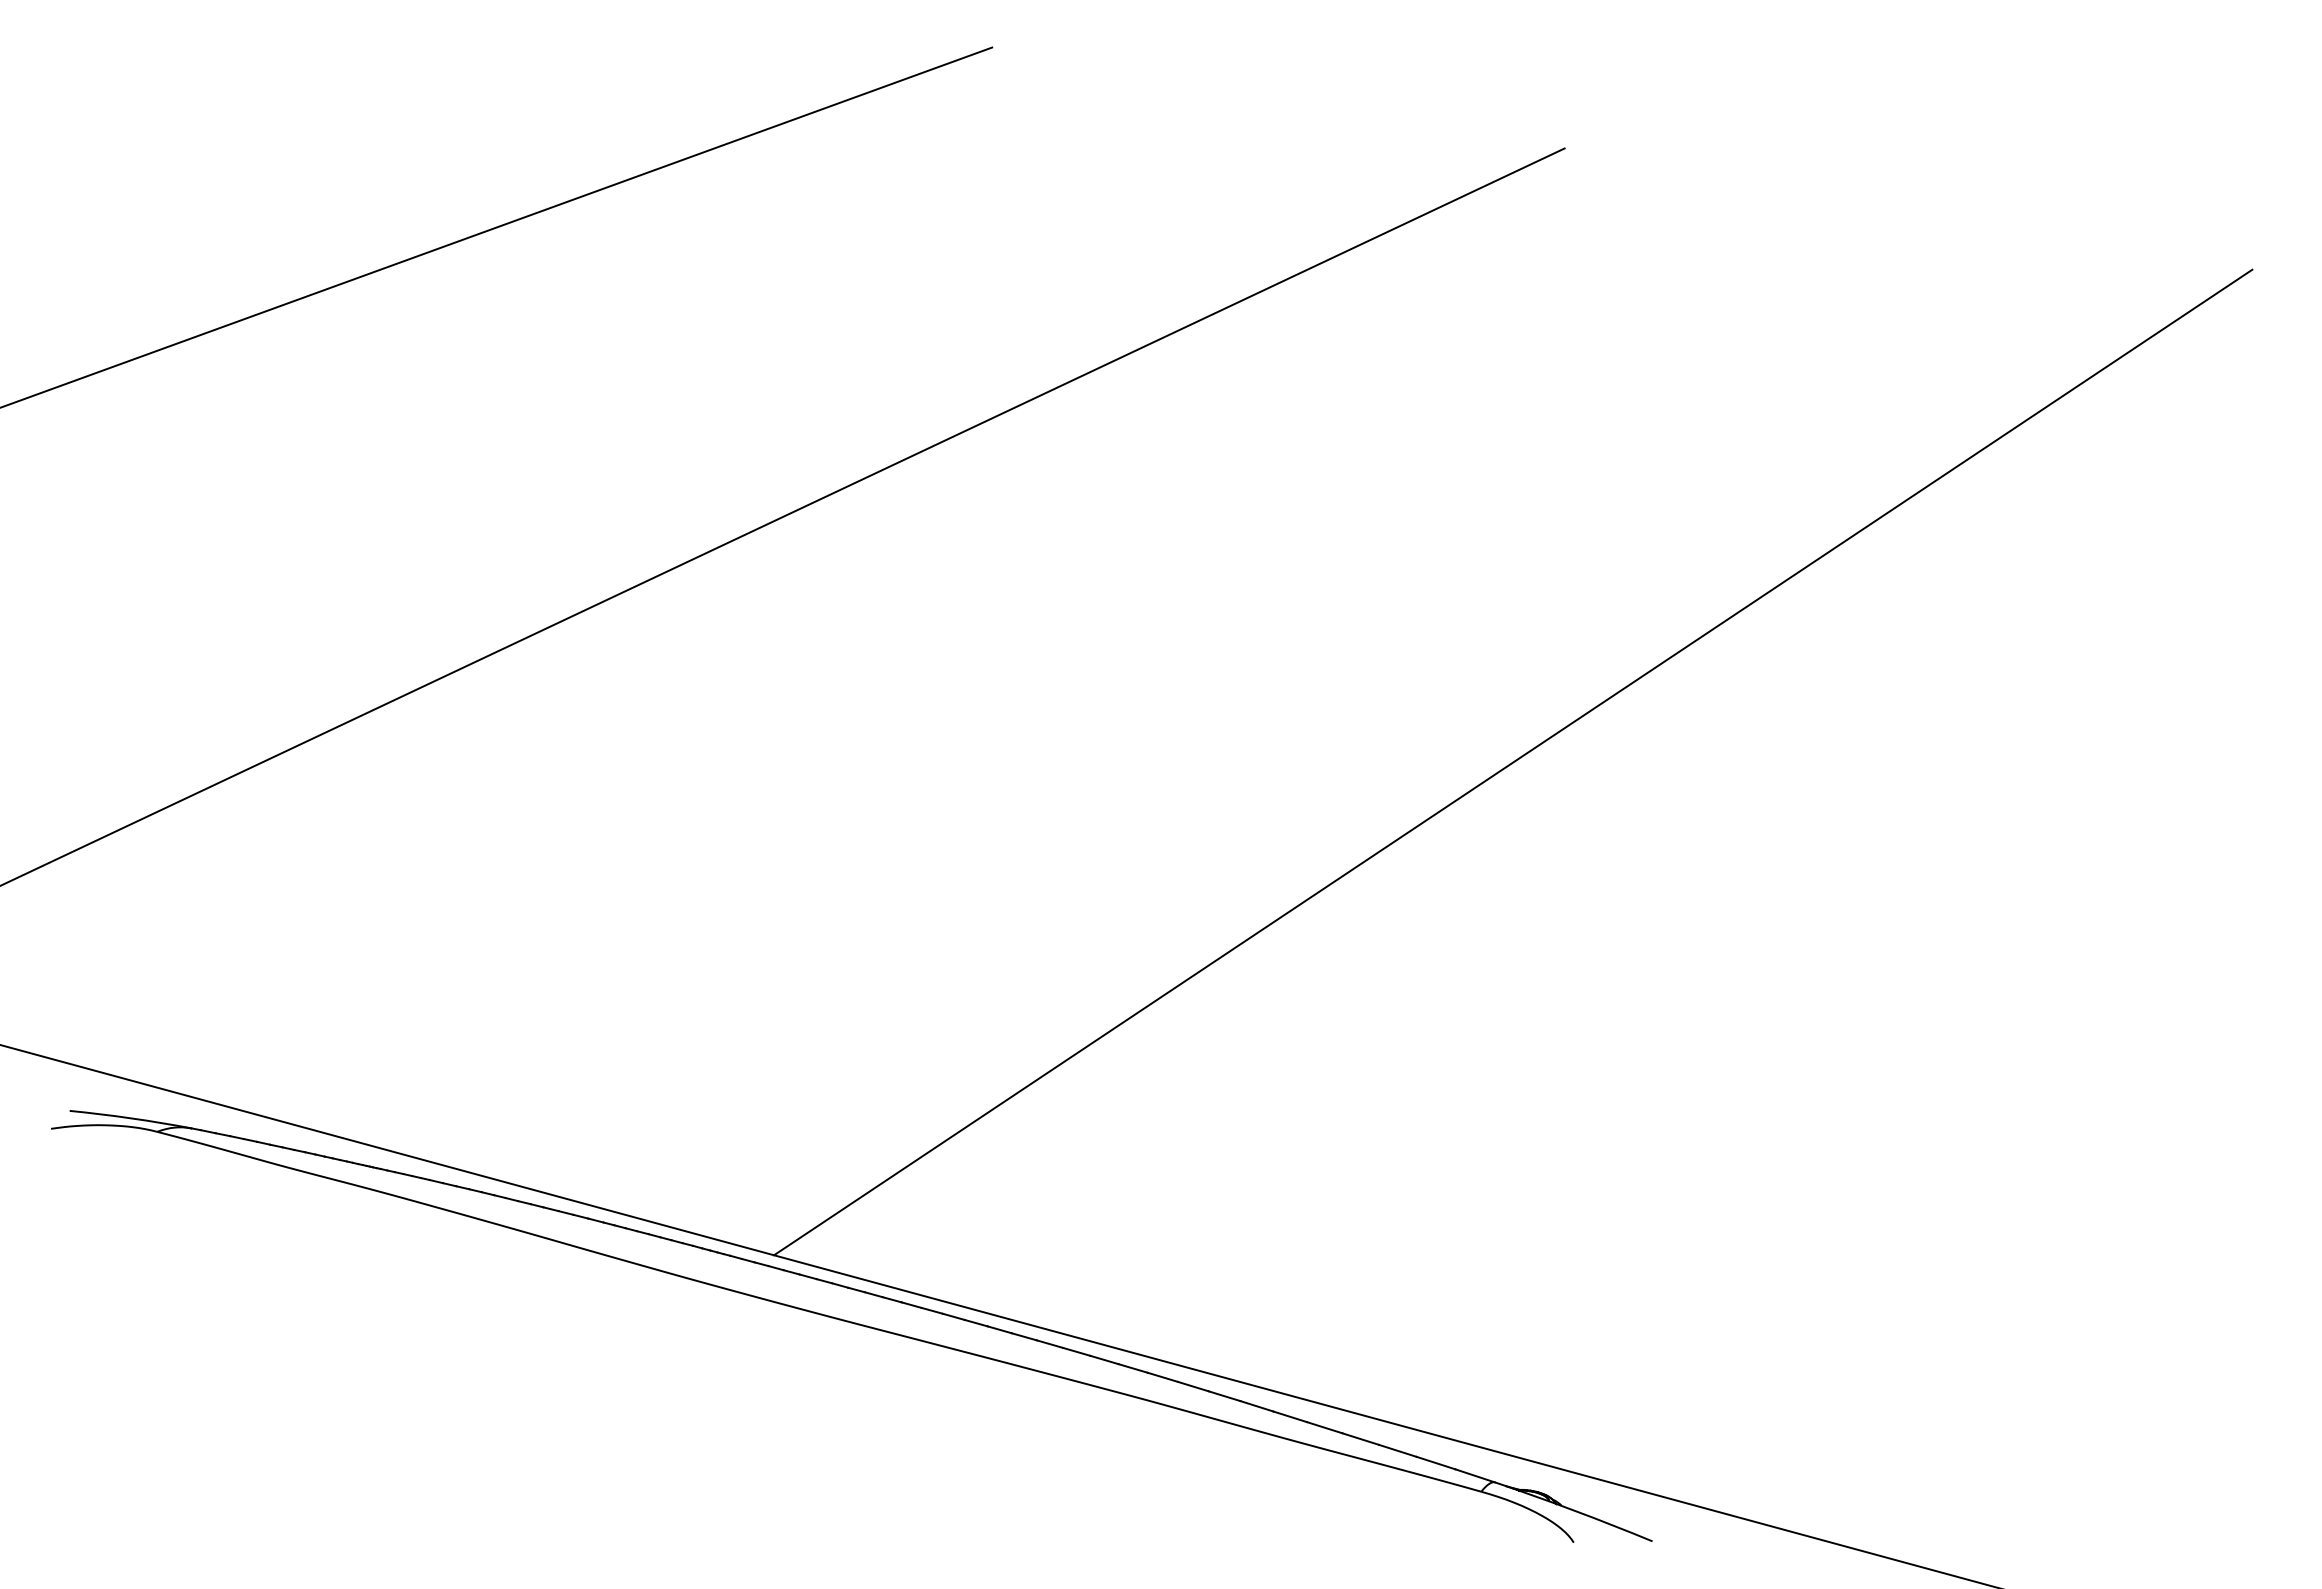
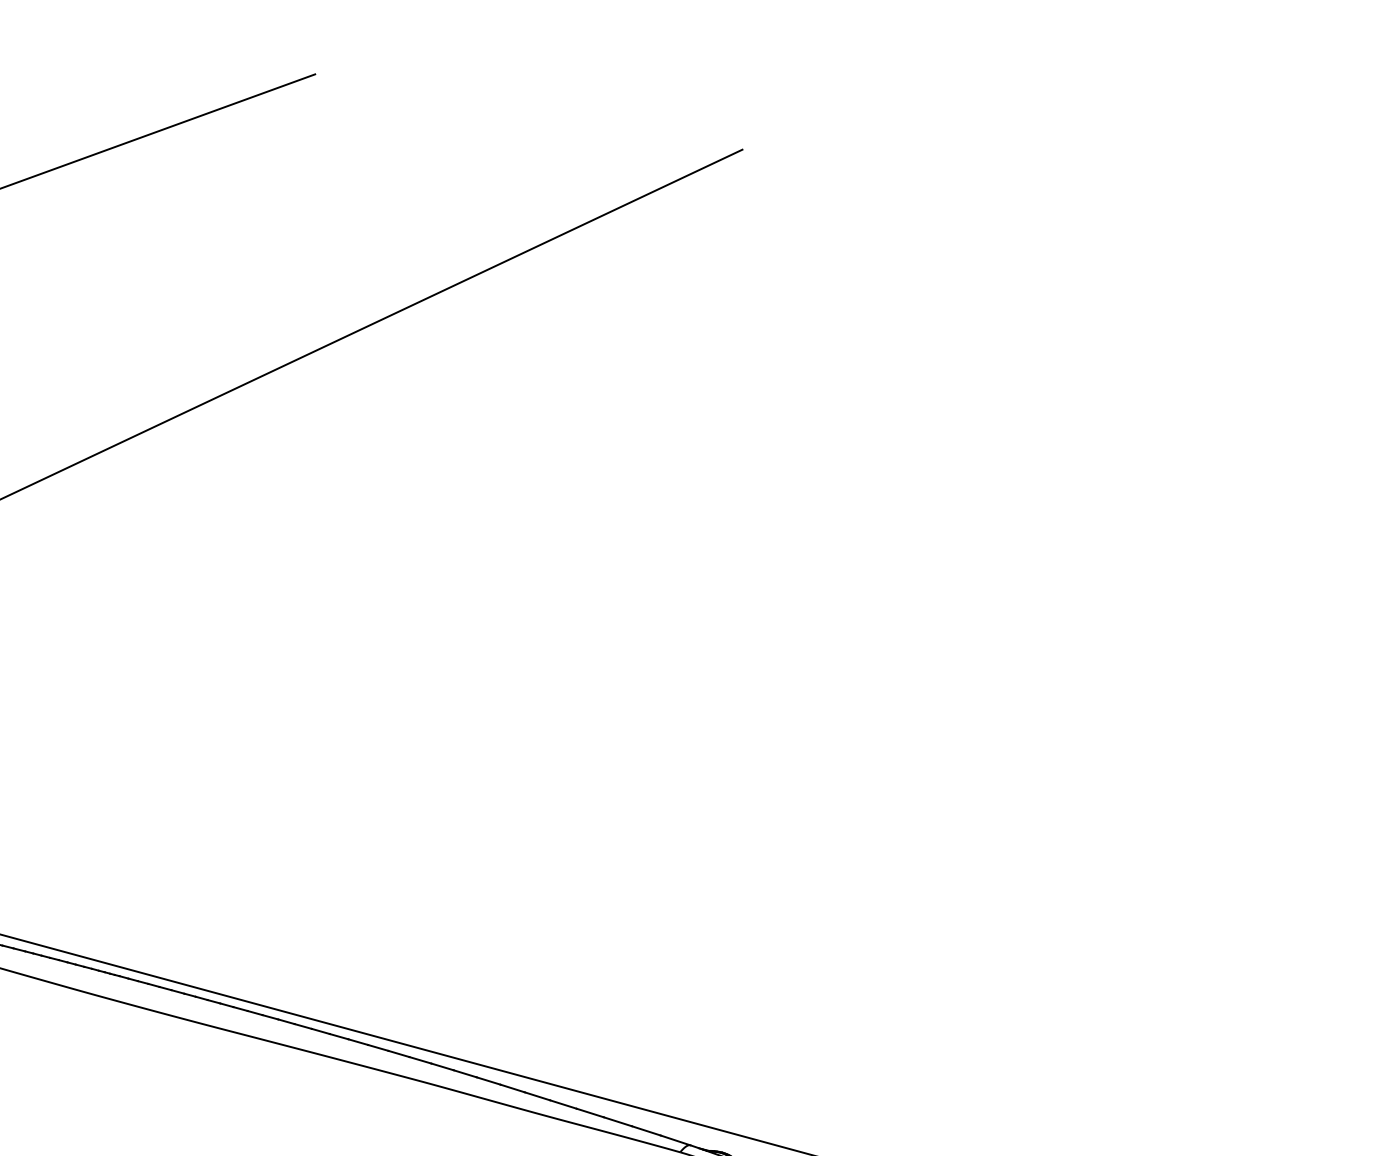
line: (1513, 762) -> (704, 608), removed

